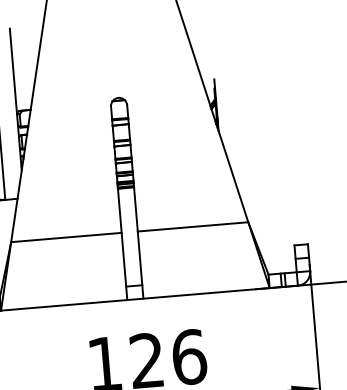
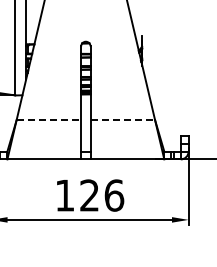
line: (194, 227) -> (123, 120), solid -> dashed
line: (67, 237) -> (49, 120), solid -> dashed

